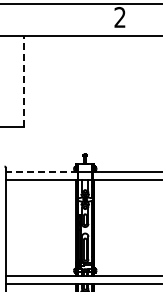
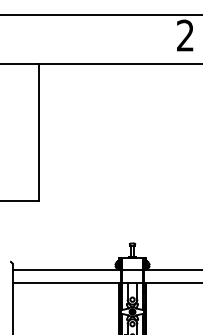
line: (23, 80) -> (38, 131), dashed -> solid
line: (41, 172) -> (66, 270), dashed -> solid

